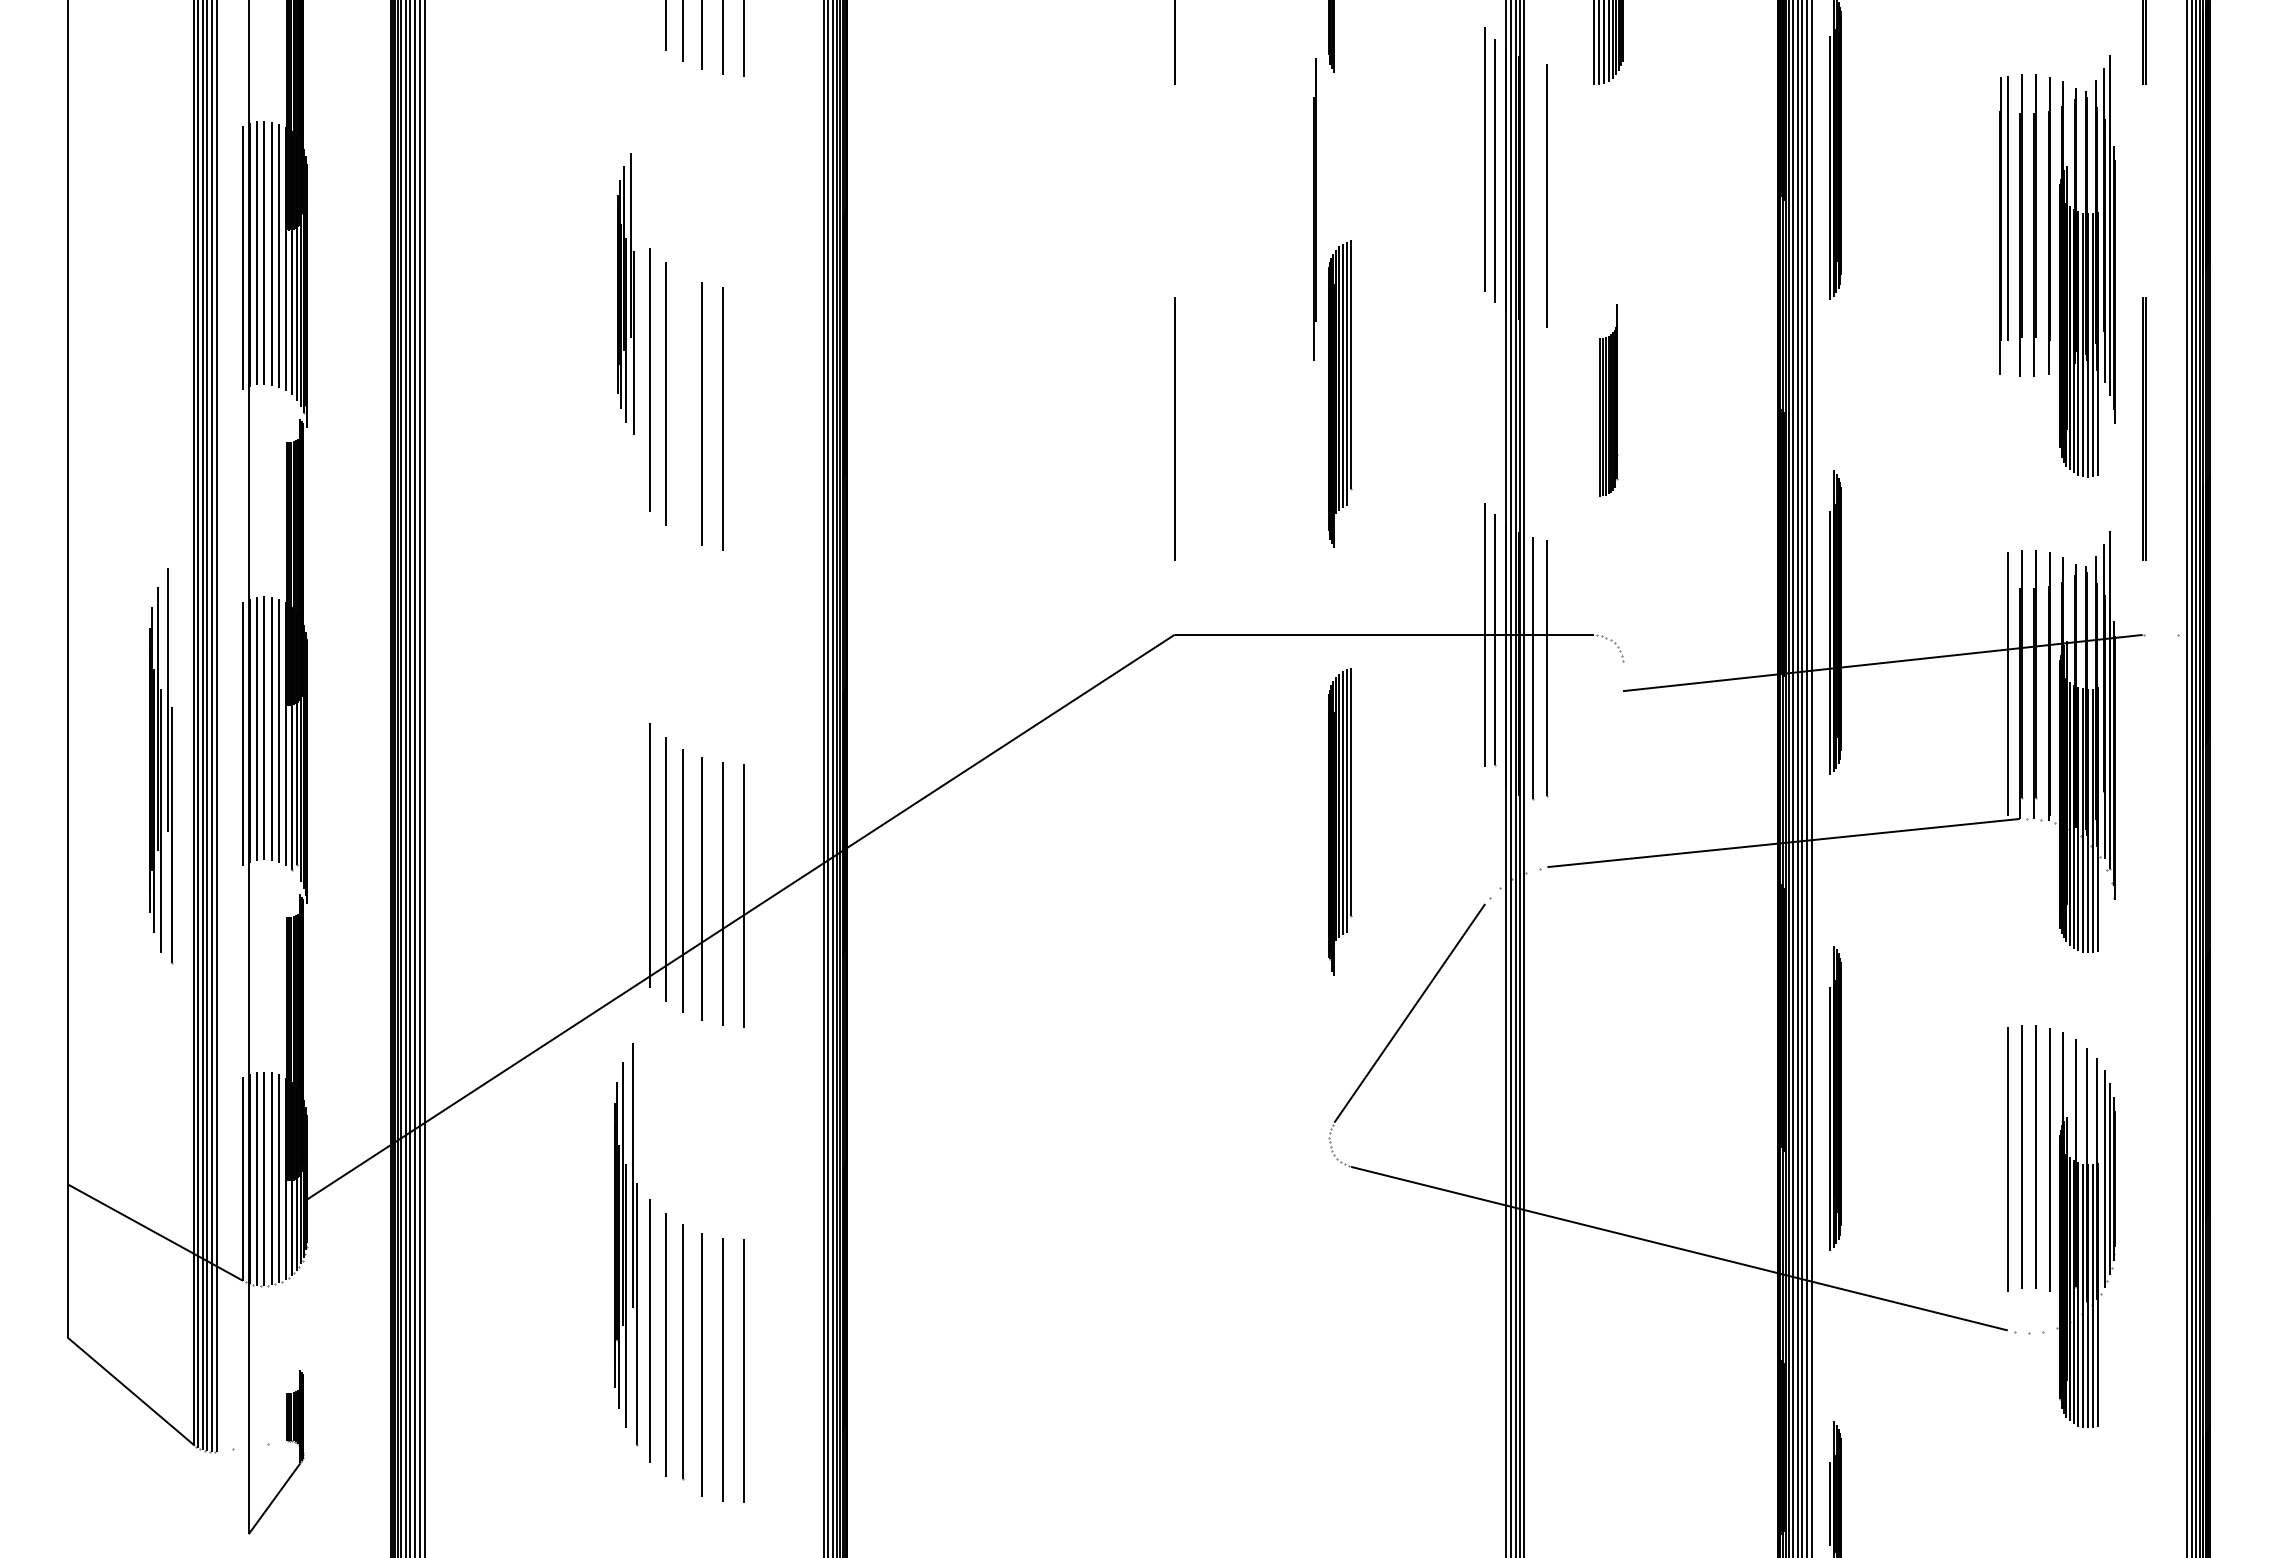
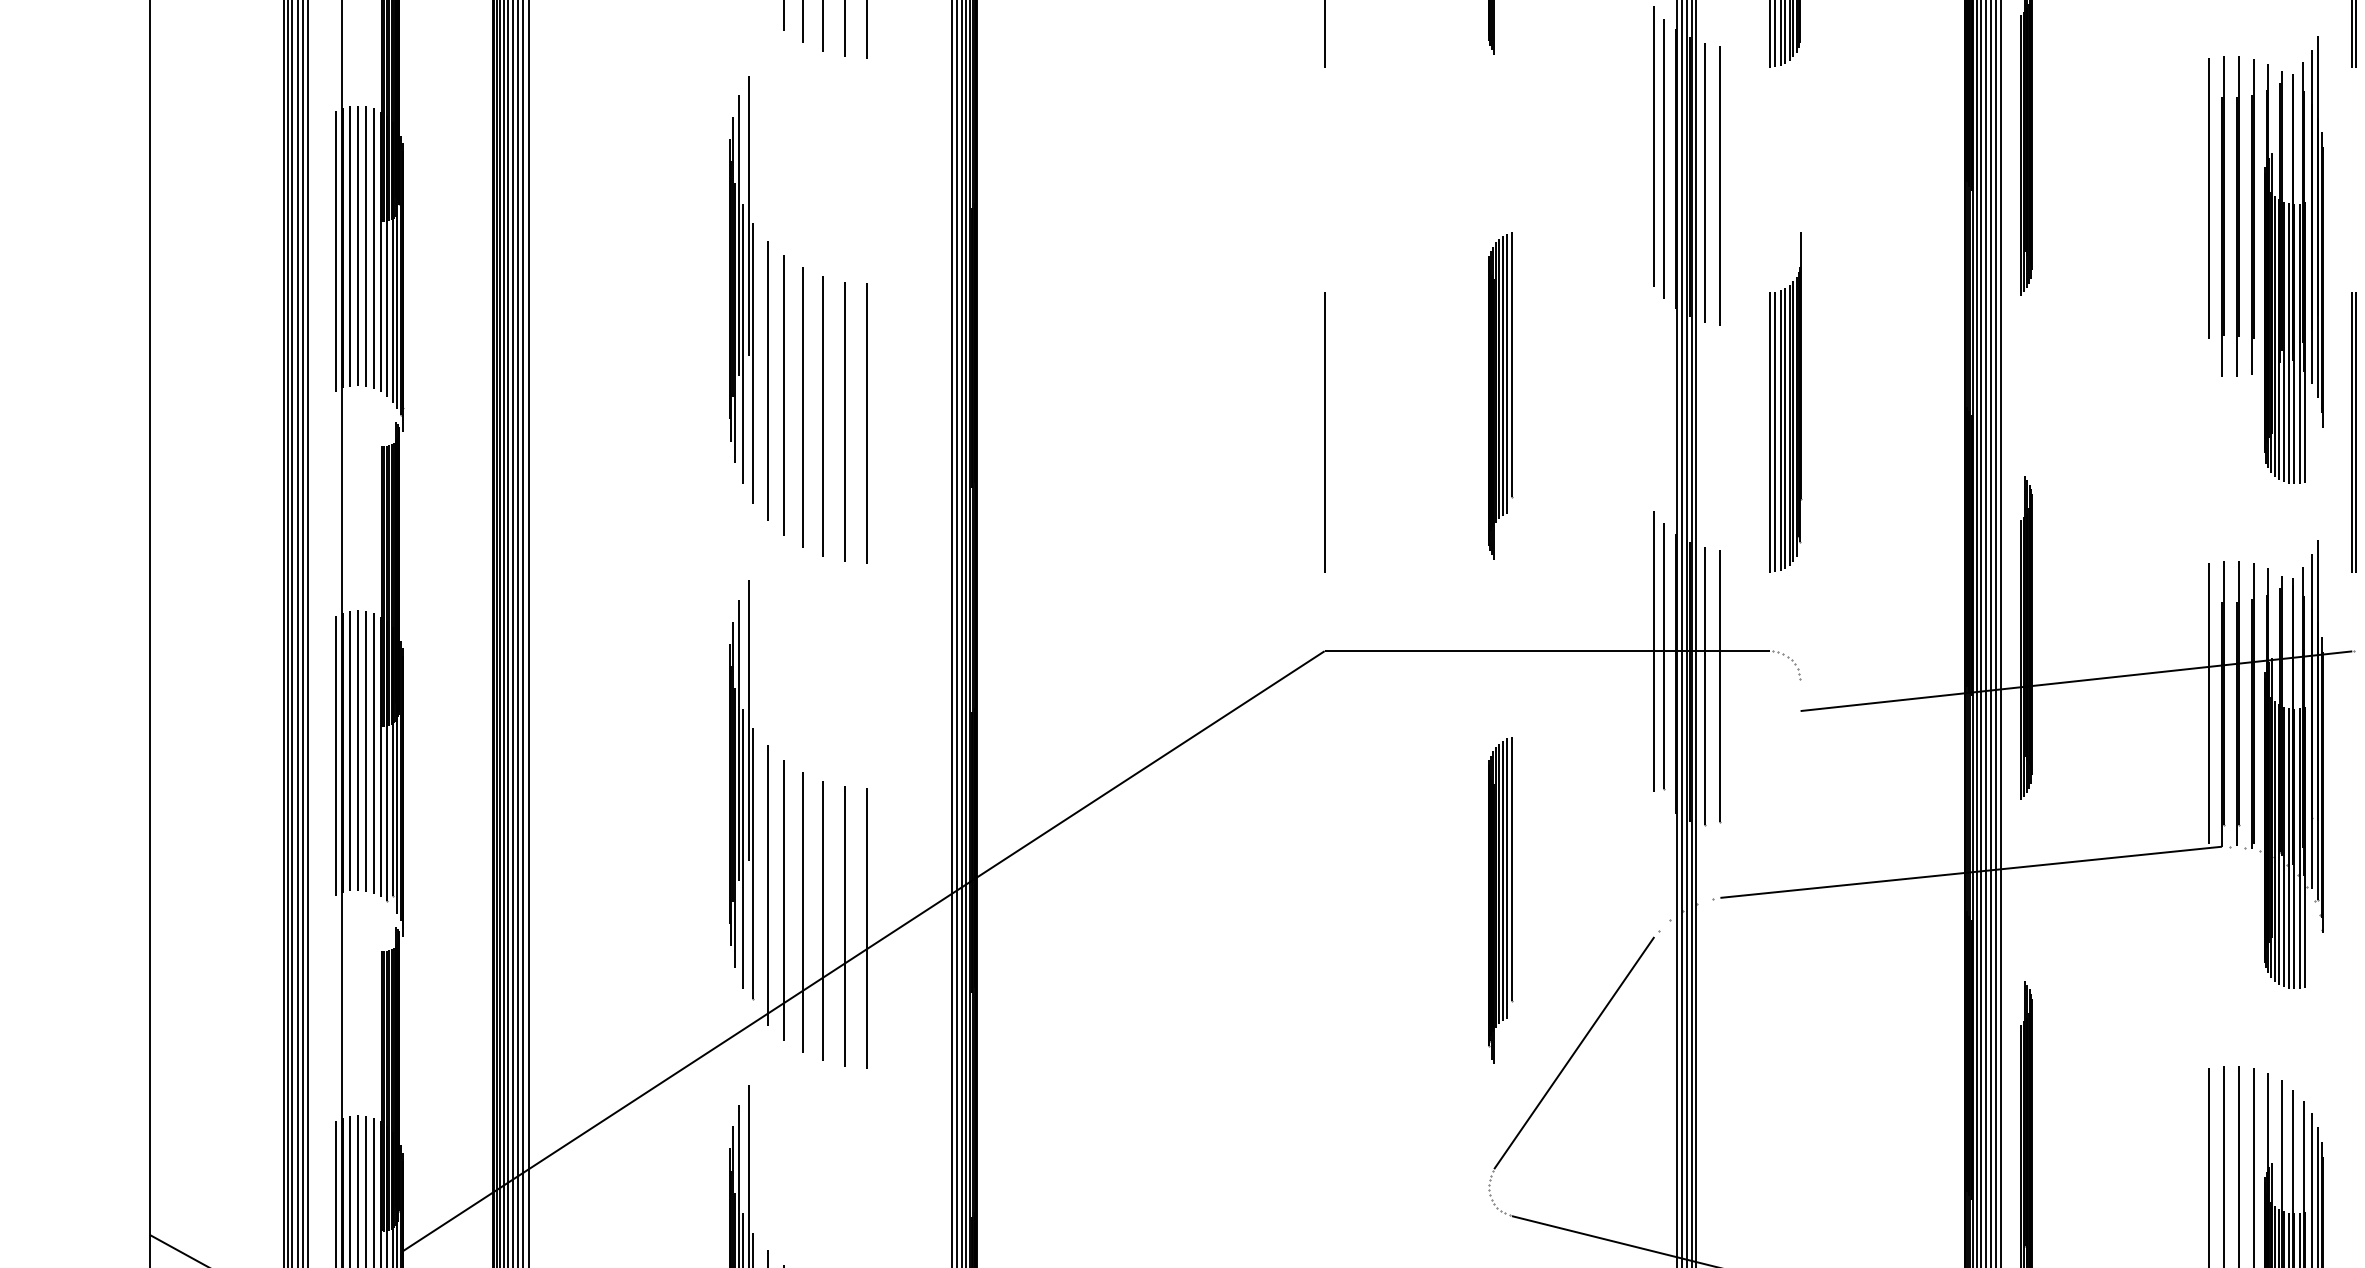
line: (1532, 193) -> (1704, 182), added
line: (1314, 209) -> (1473, 199), removed
line: (2000, 225) -> (2201, 216), removed
part: (625, 294) -> (741, 289), size x1.43
part: (1608, 400) -> (1785, 402), size x1.67
line: (682, 404) -> (802, 406), added
line: (743, 419) -> (866, 422), added
part: (161, 766) -> (742, 791), moved
part: (1340, 821) -> (1500, 900), moved

